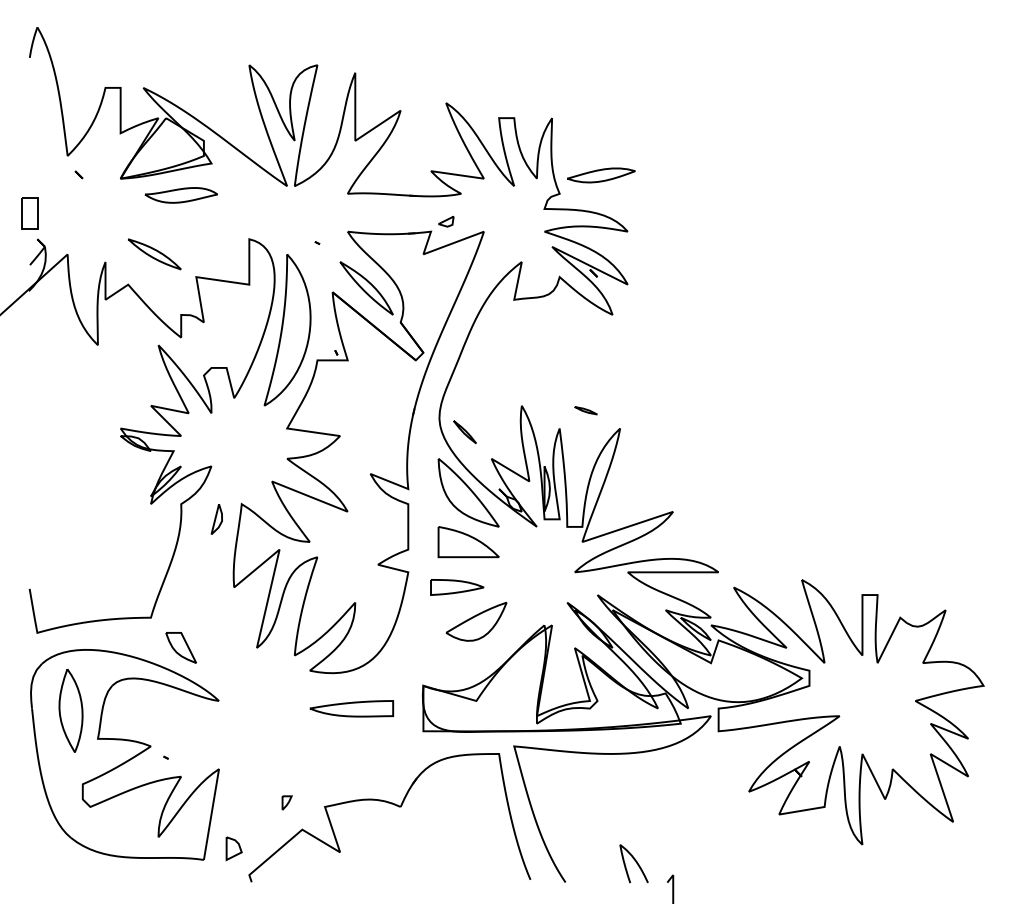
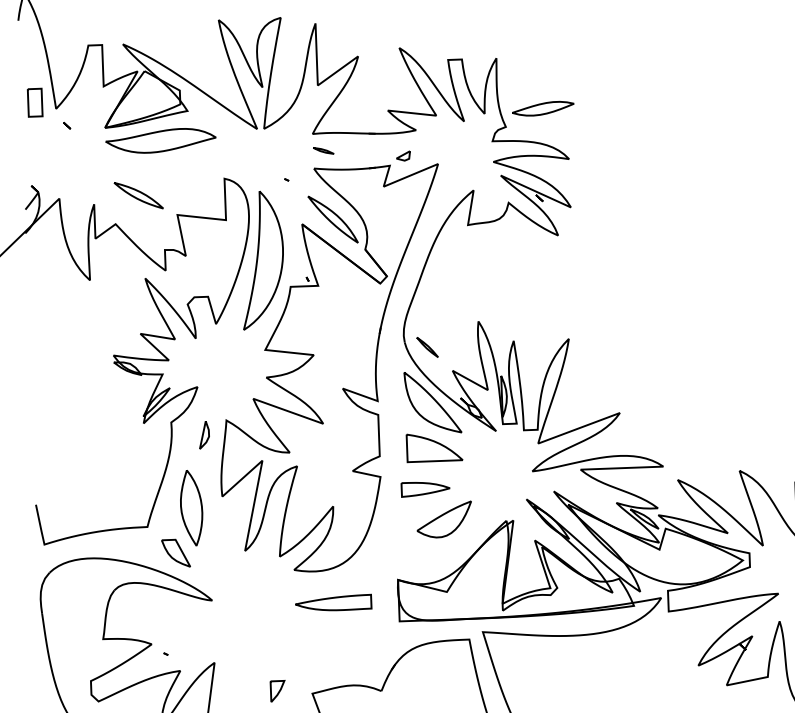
part: (181, 195) -> (161, 141), size x1.67
part: (29, 213) -> (34, 102), moved
part: (585, 410) -> (323, 150), moved
part: (70, 710) -> (191, 507), moved
part: (286, 802) -> (277, 690), size x1.67

